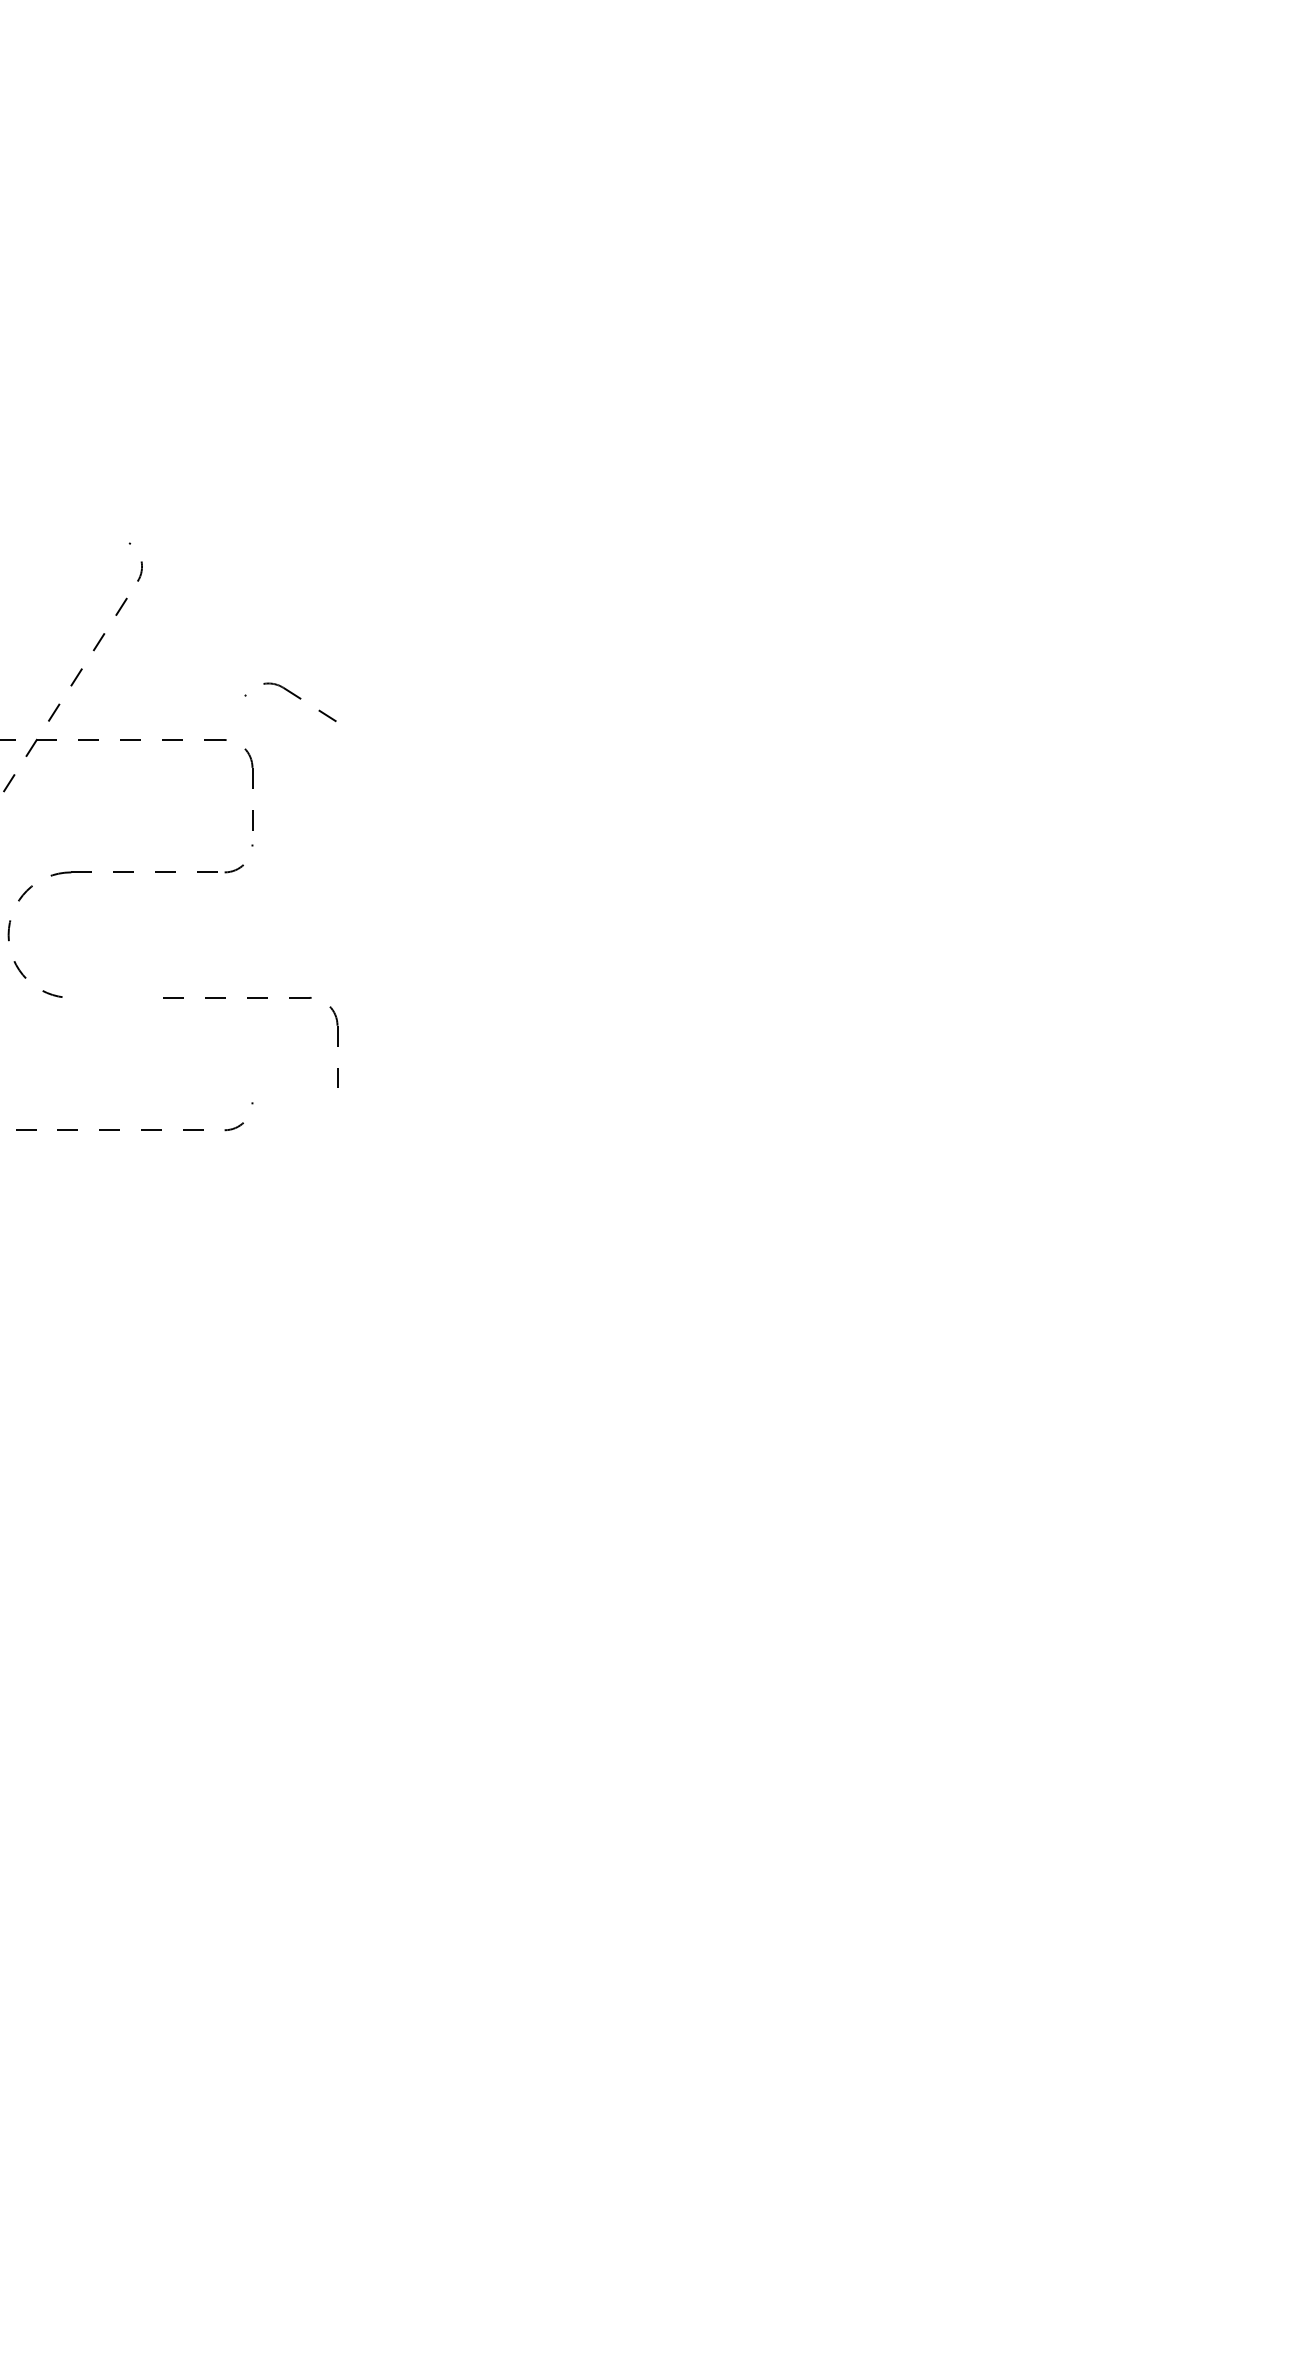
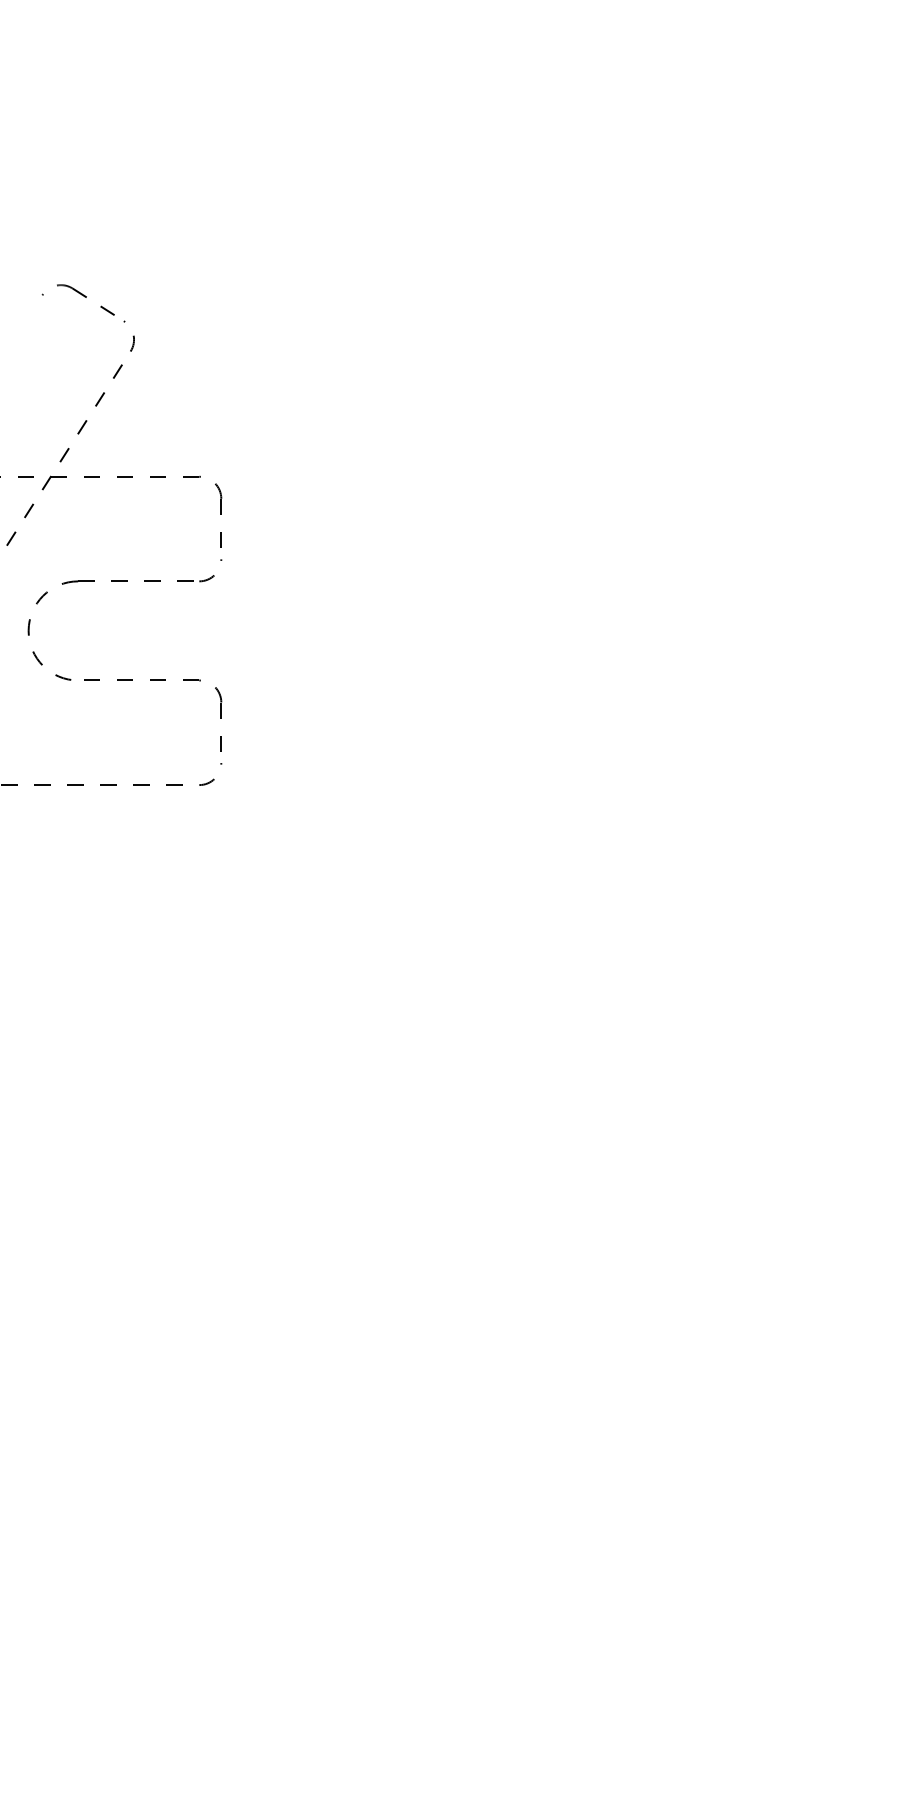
part: (293, 695) -> (80, 294), moved
part: (250, 998) -> (152, 681), moved

